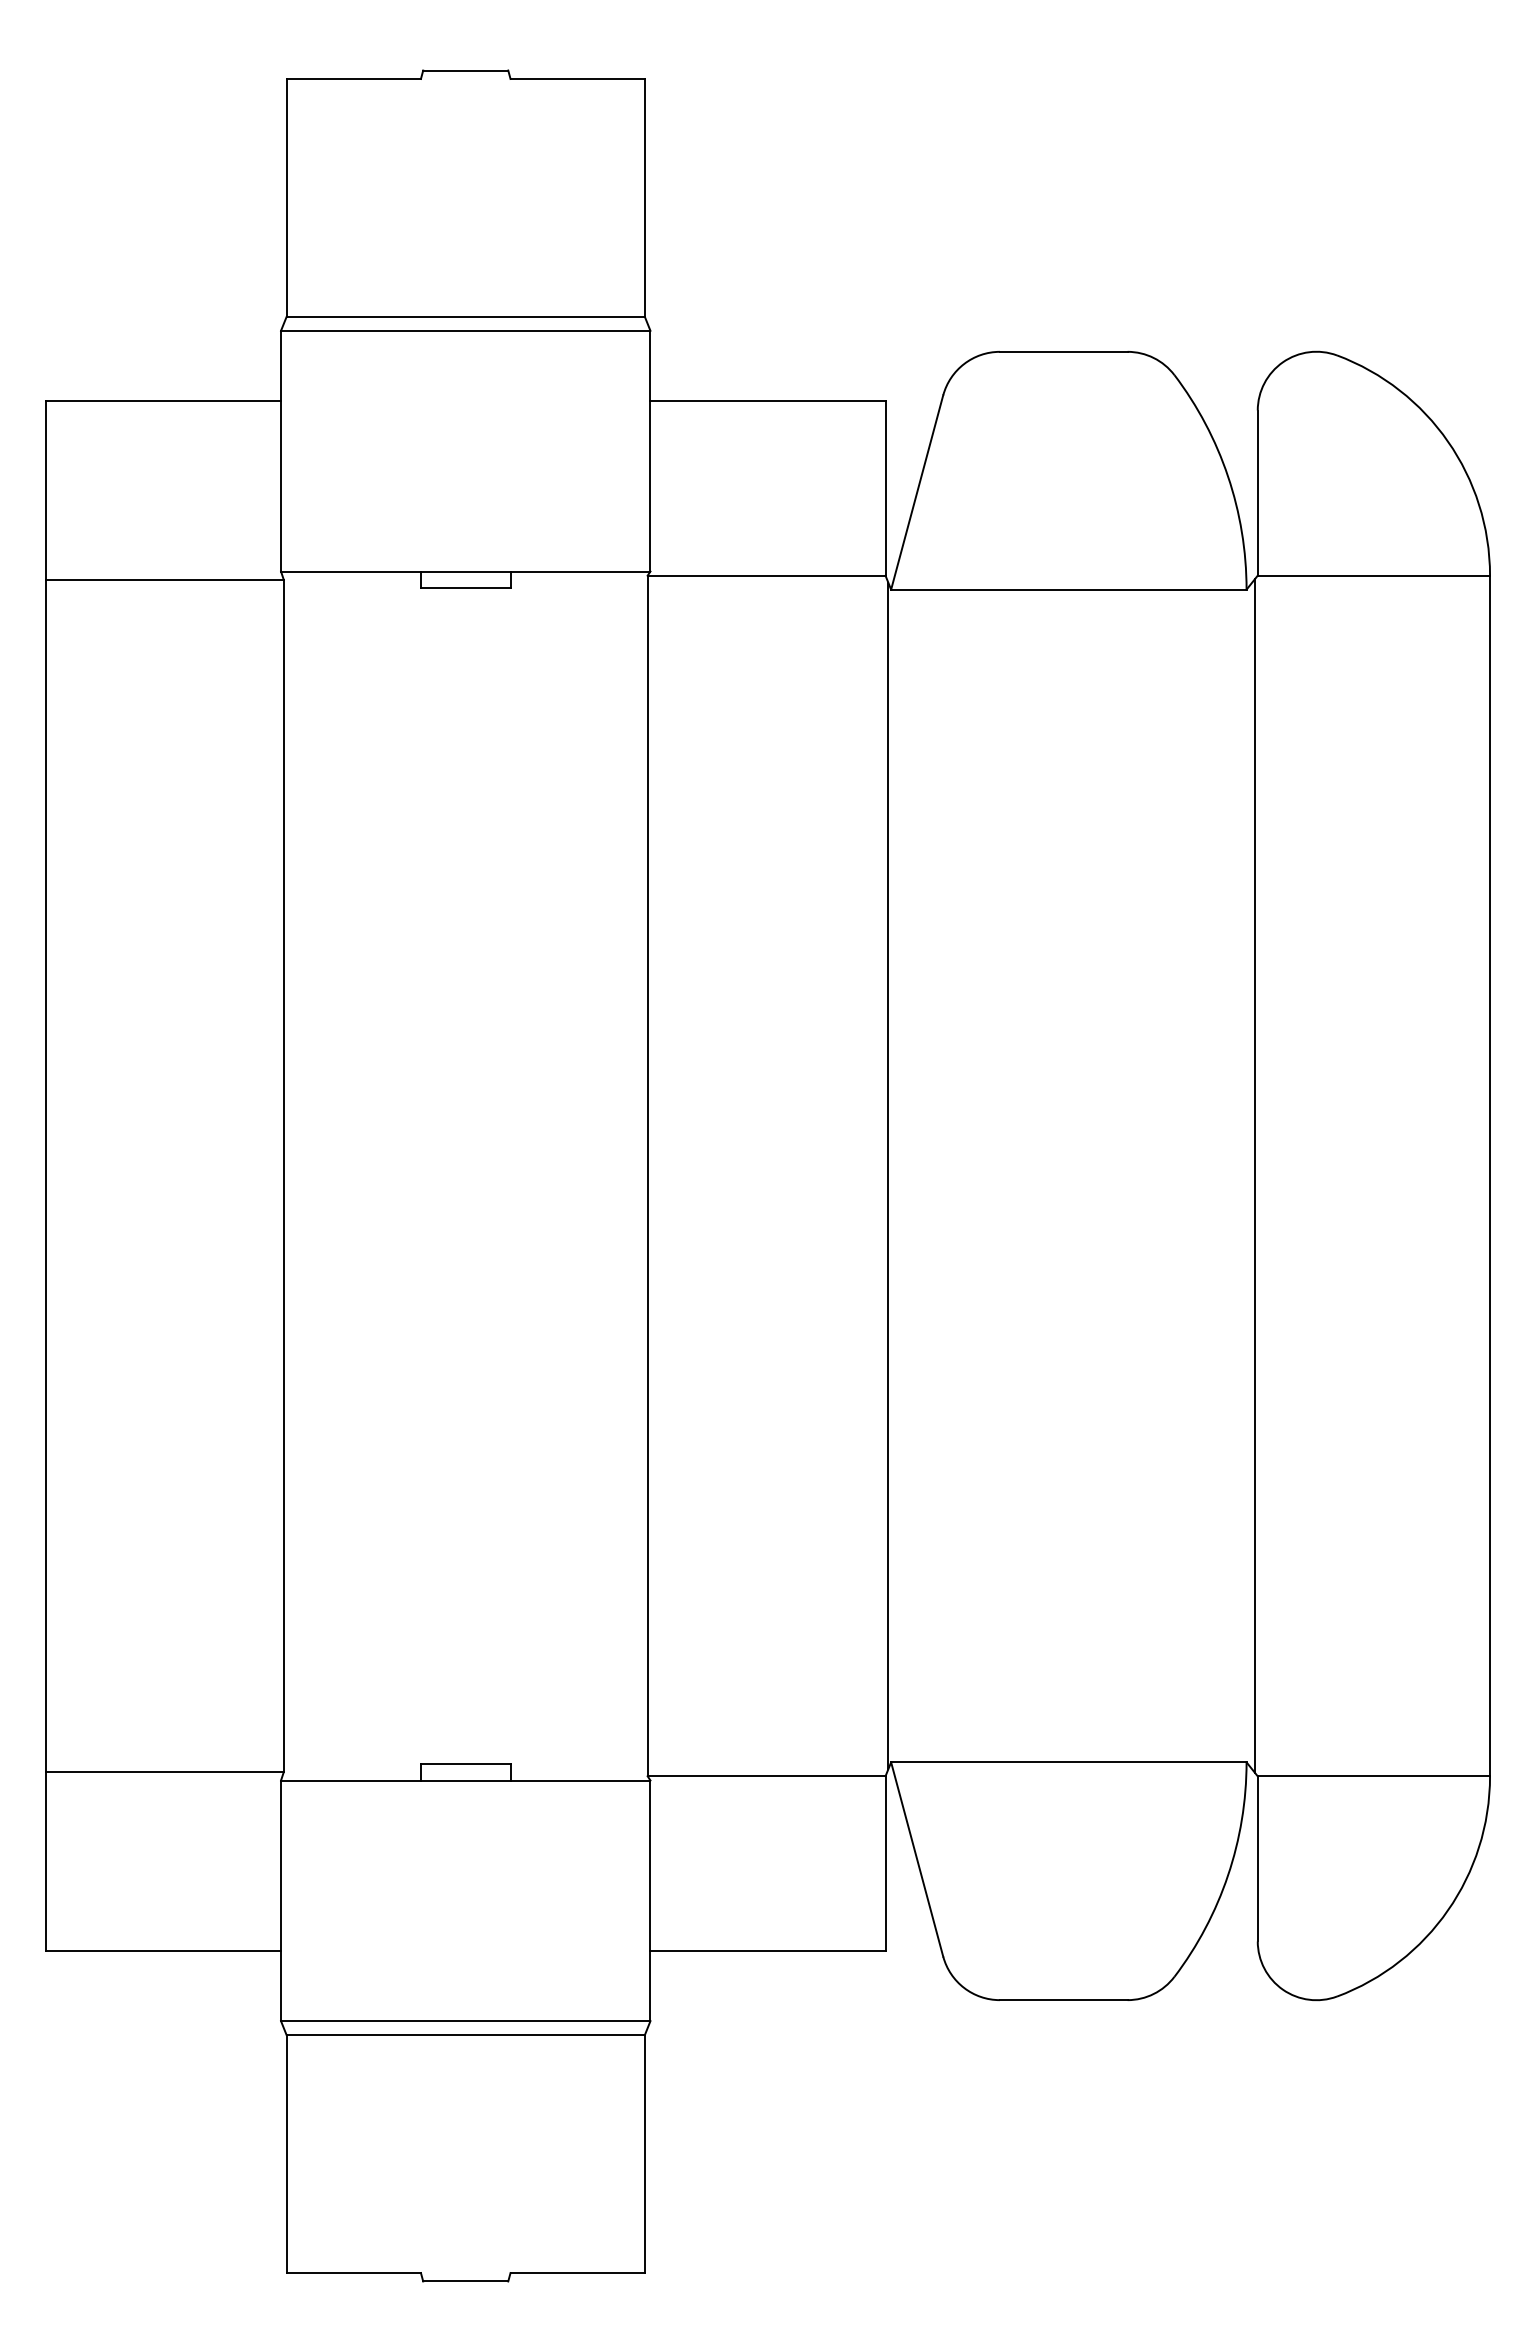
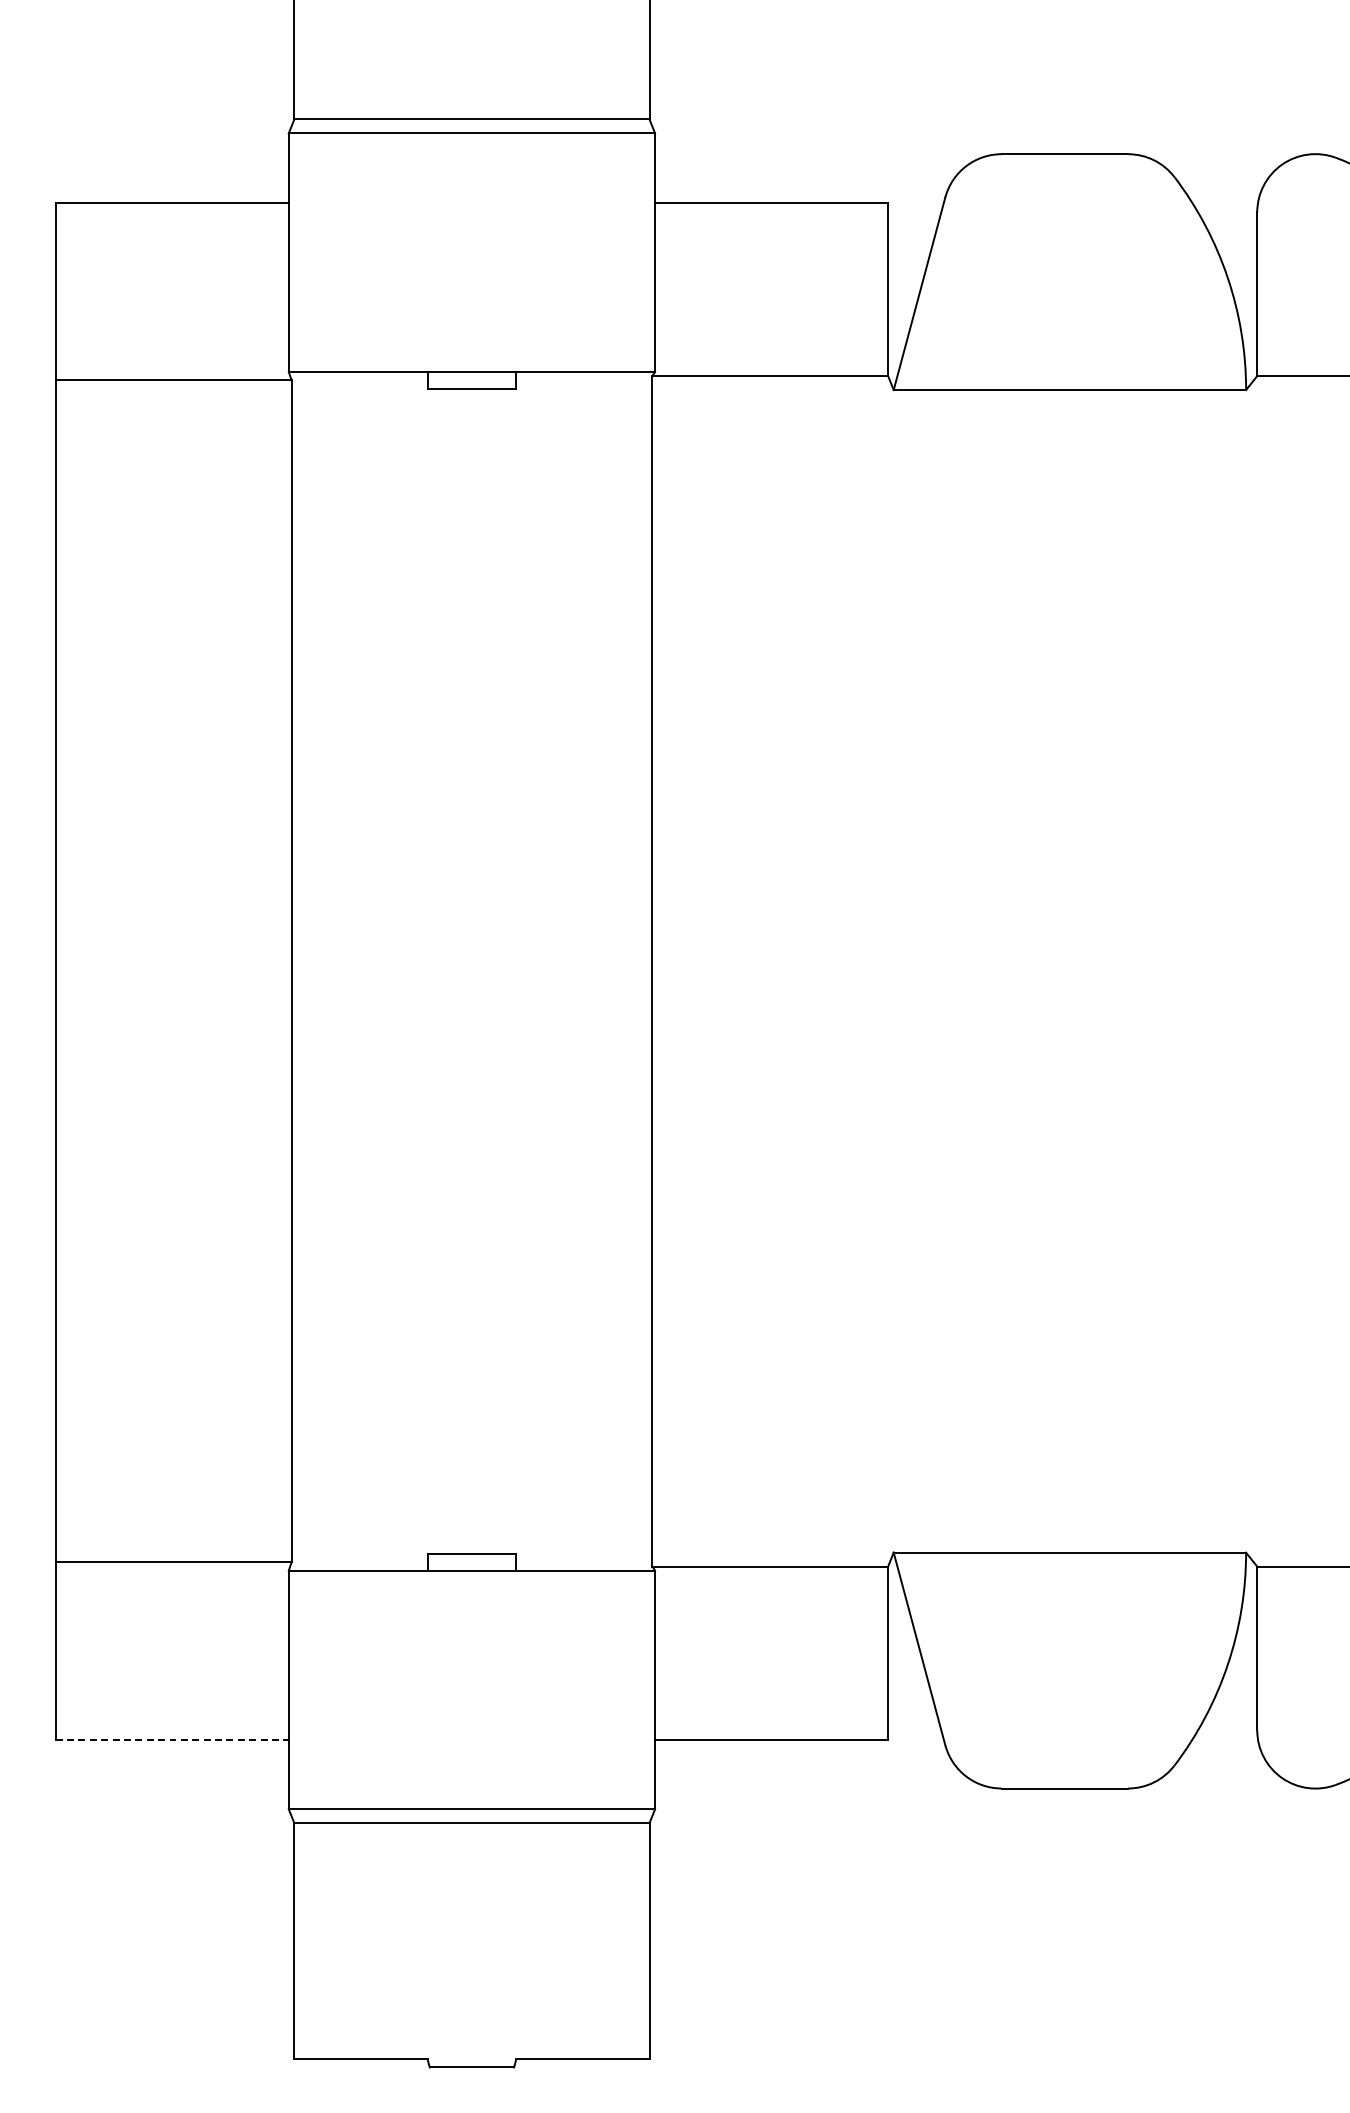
line: (888, 1175) -> (891, 970), removed
line: (1254, 1175) -> (1253, 970), removed
line: (163, 1951) -> (172, 1740), solid -> dashed

